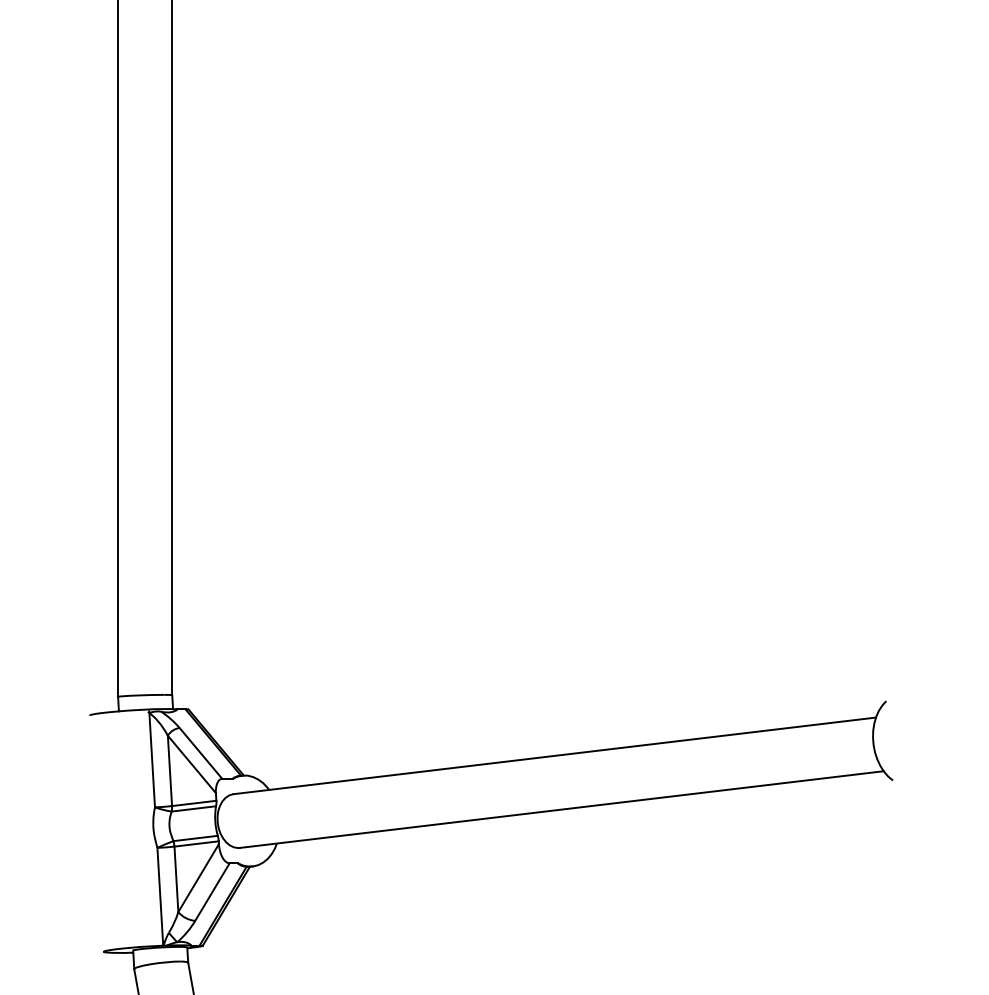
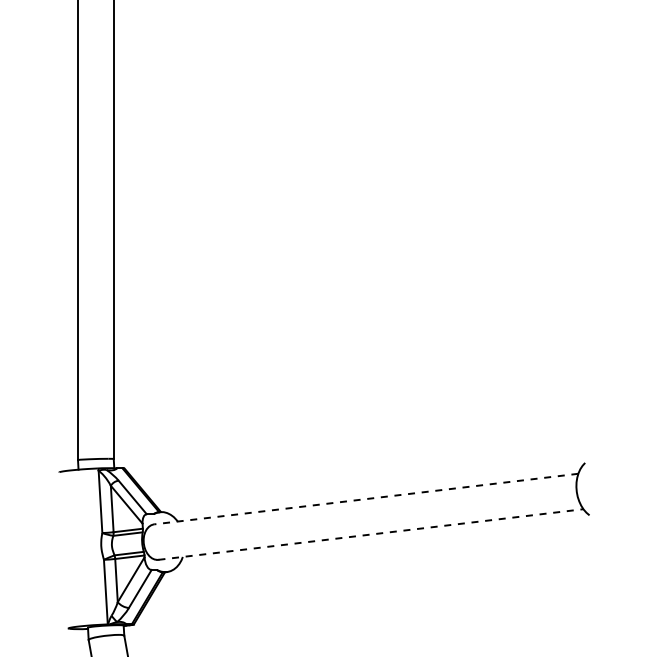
line: (555, 756) -> (366, 499), solid -> dashed
line: (562, 809) -> (371, 534), solid -> dashed

